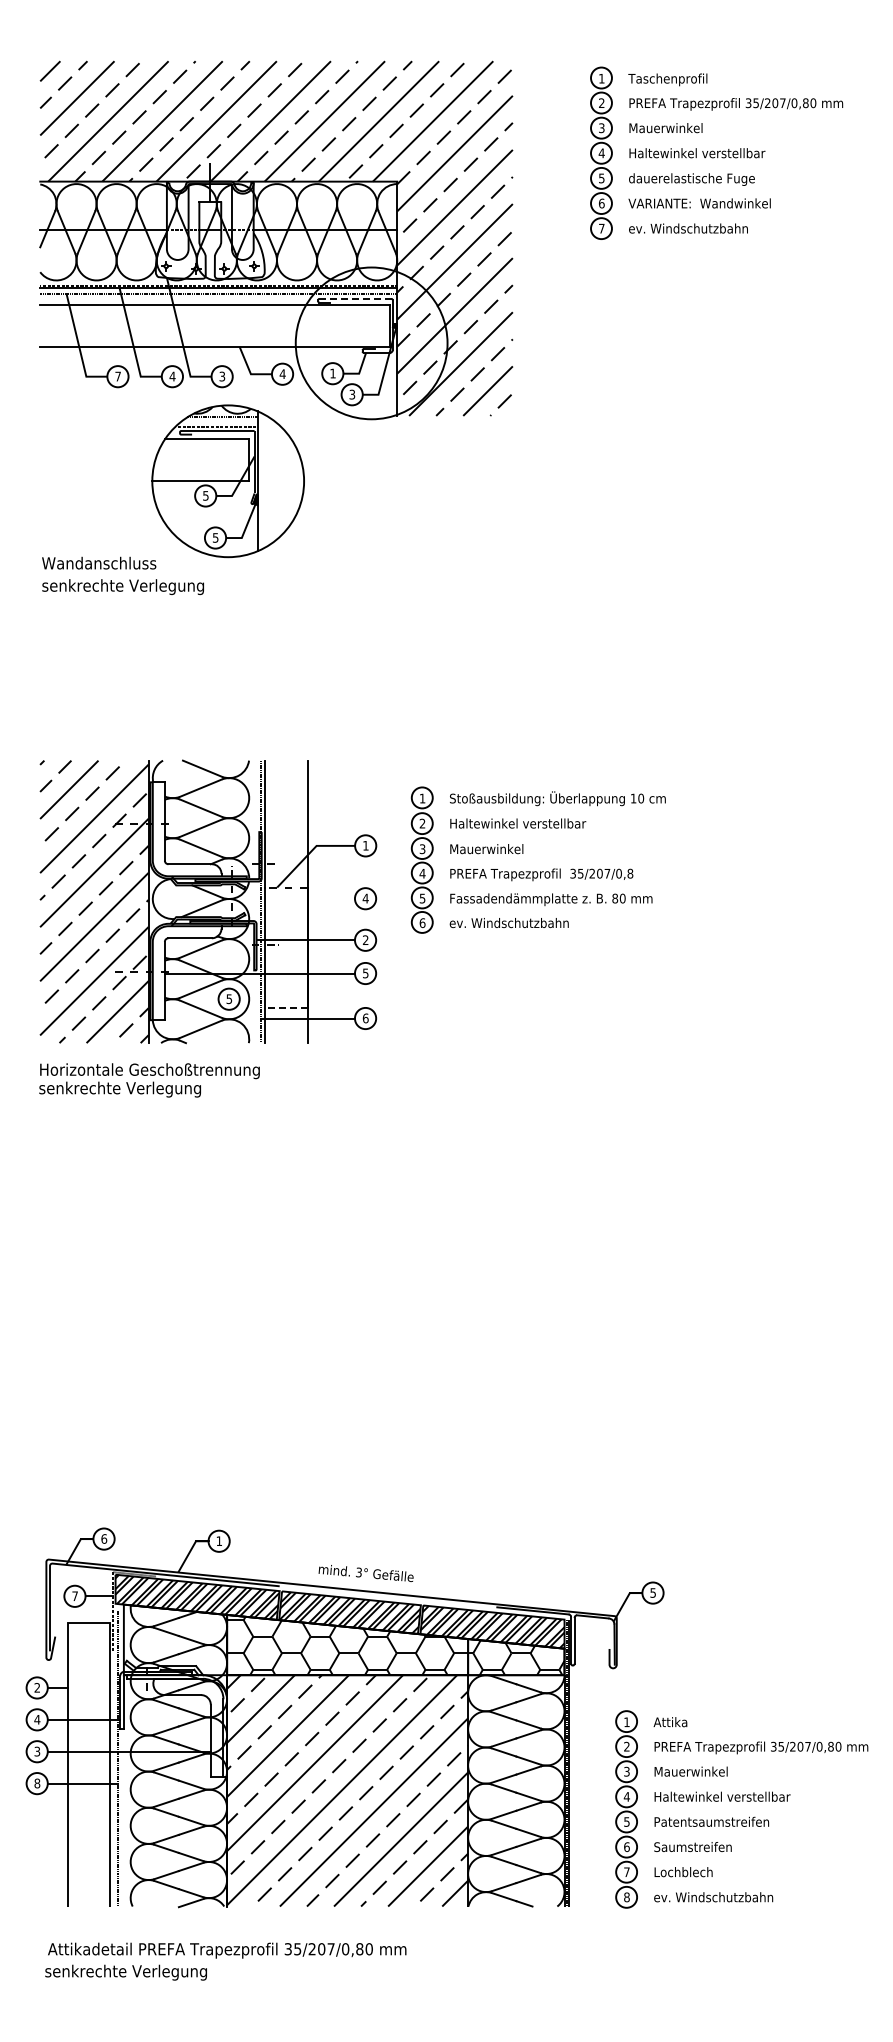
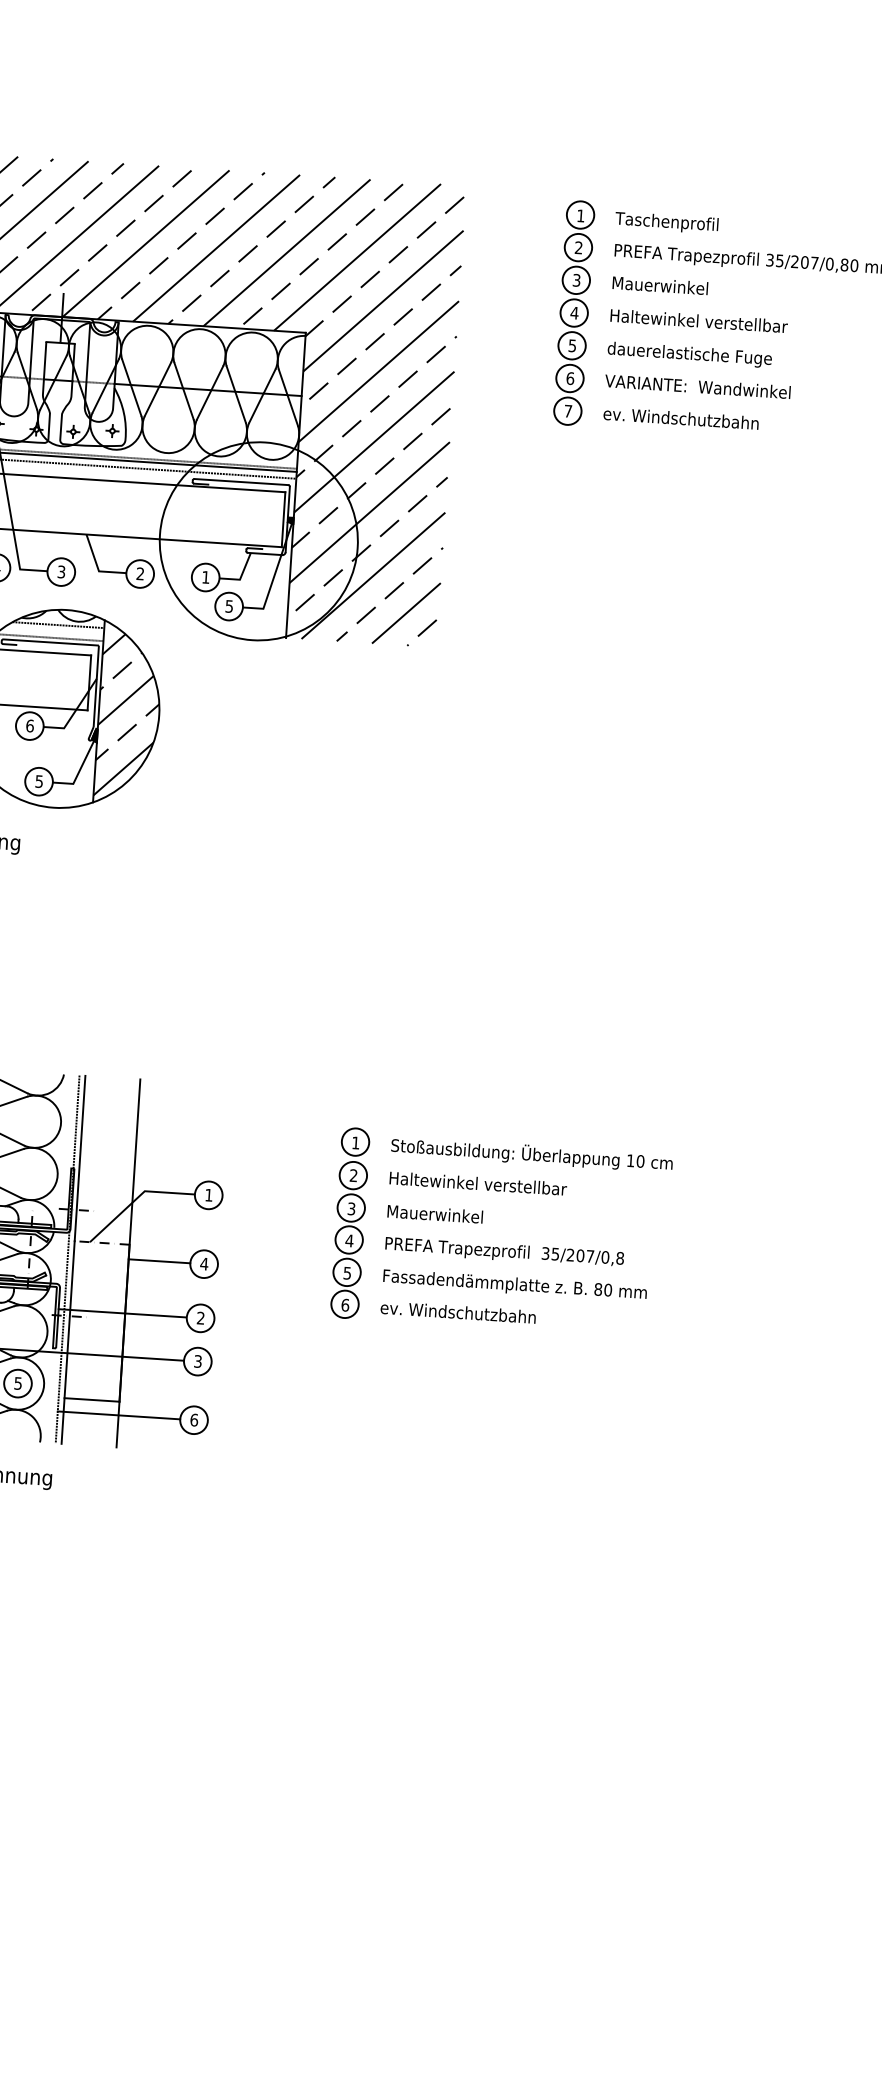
line: (354, 298) -> (240, 481), dashed -> solid
text: (282, 373) -> (140, 573), 4 -> 2
text: (351, 393) -> (228, 604), 3 -> 5
hatch: (280, 483) -> (128, 716), added
text: (205, 495) -> (29, 725), 5 -> 6
part: (536, 871) -> (498, 1247), moved
line: (330, 898) -> (158, 1260), added
text: (365, 972) -> (197, 1360), 5 -> 3
line: (286, 1008) -> (91, 1400), dashed -> solid

